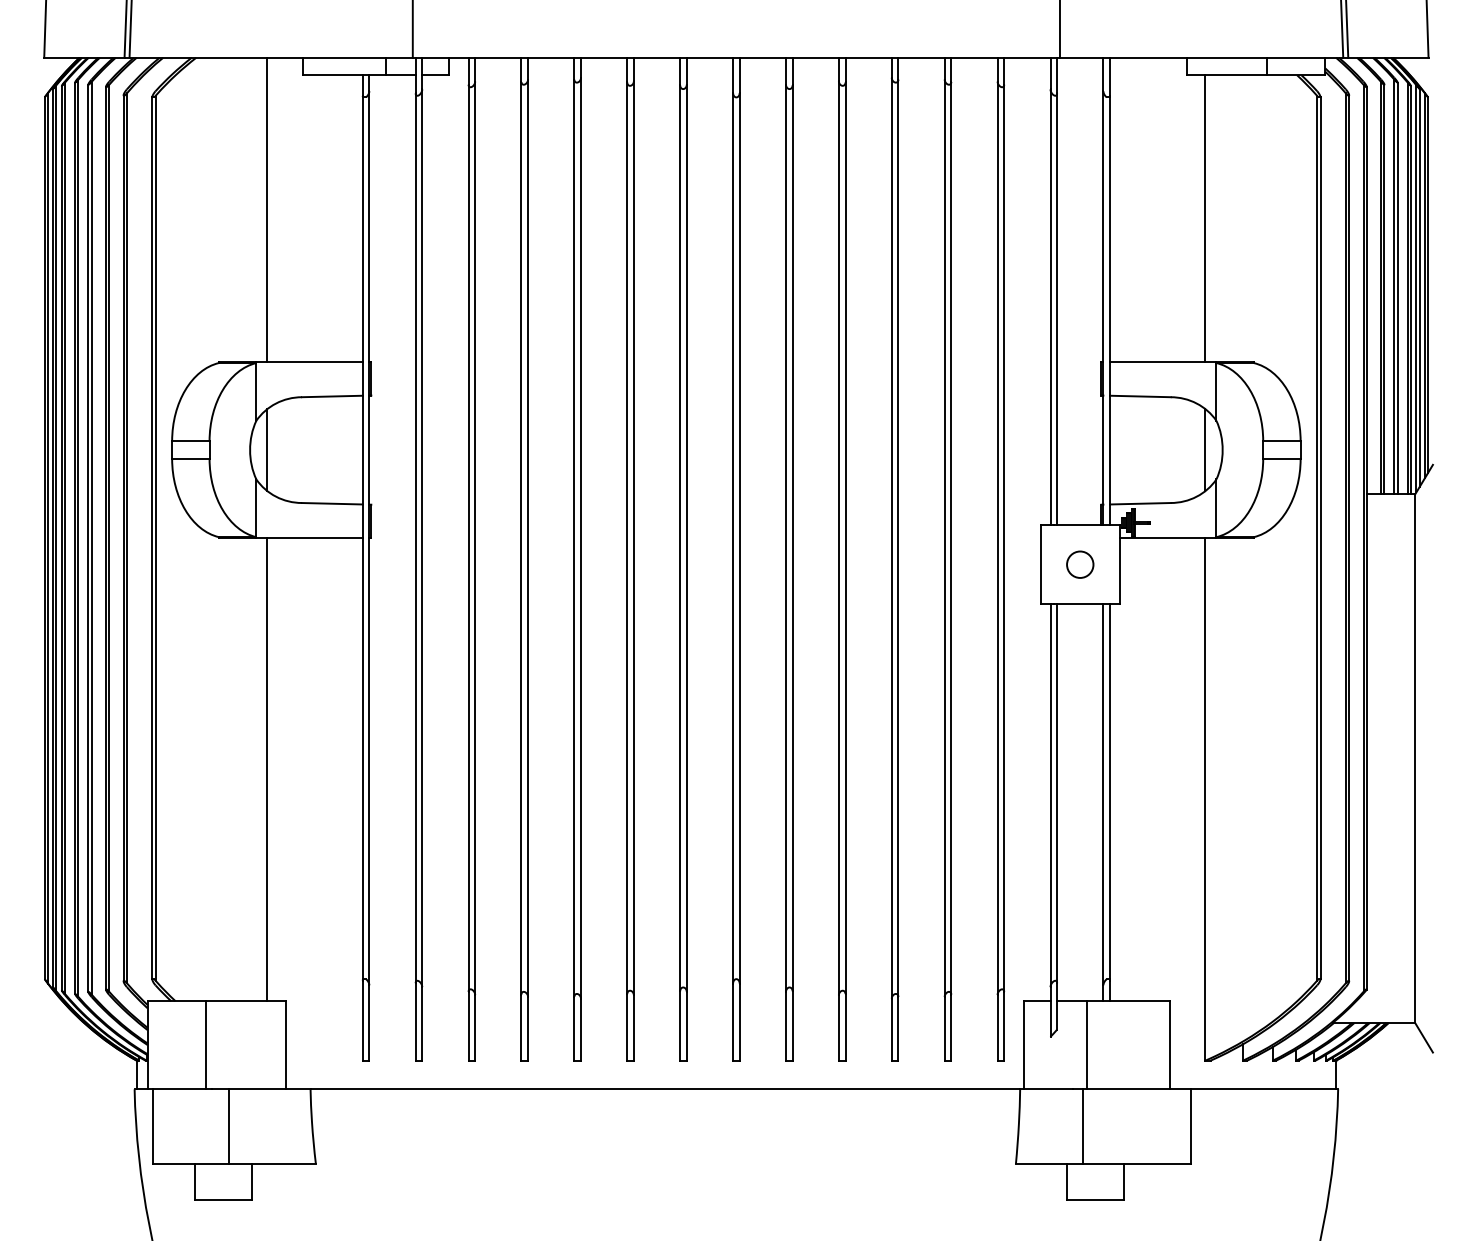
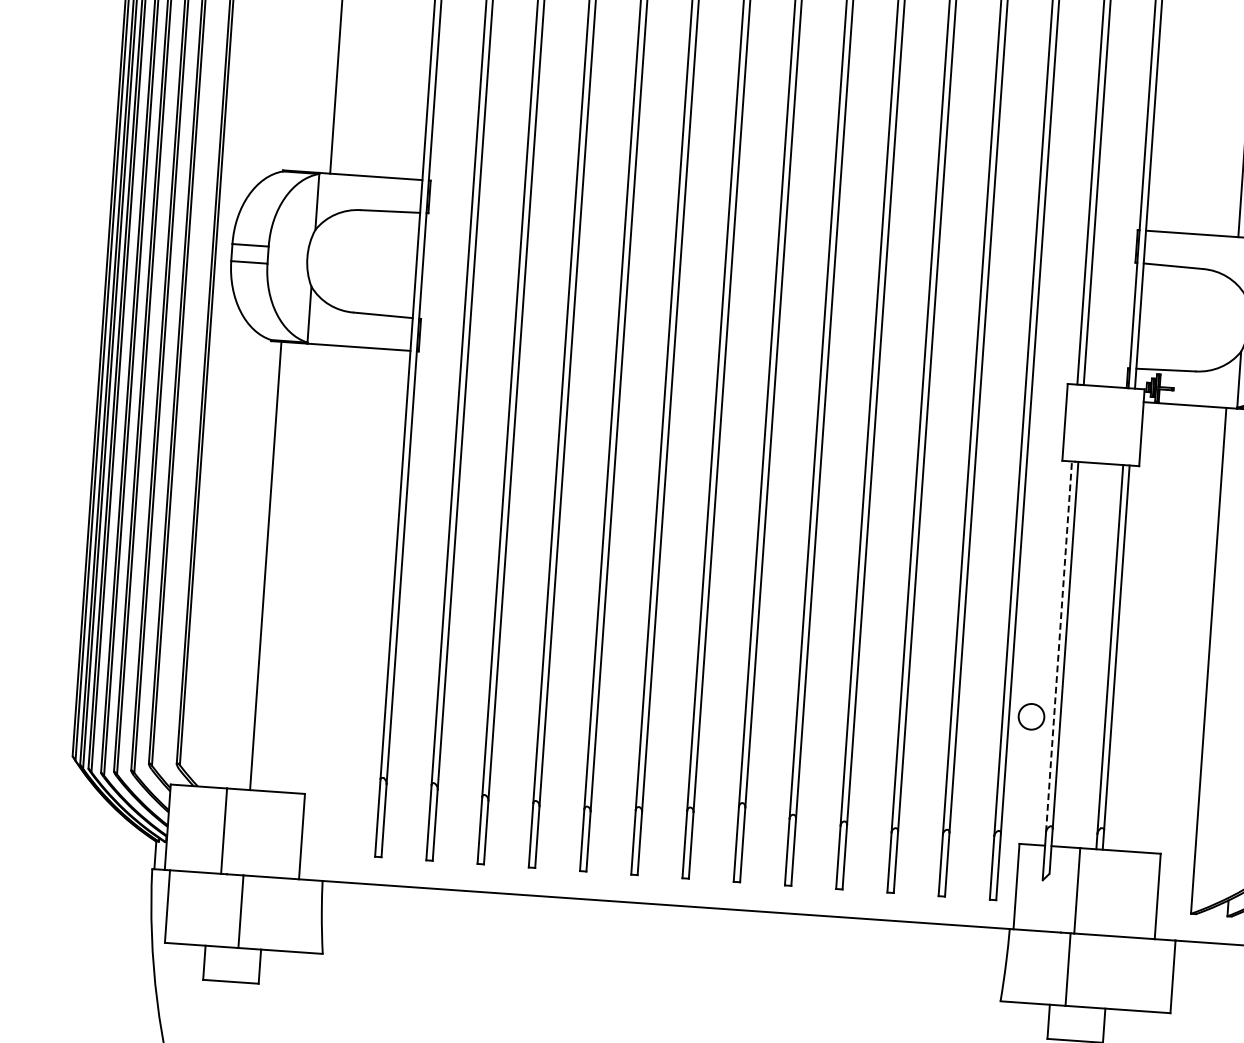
line: (267, 450) -> (324, 259), removed
line: (1205, 450) -> (1232, 322), removed
circle: (1080, 564) -> (1031, 716), moved
line: (267, 769) -> (265, 565), moved
line: (1050, 795) -> (1059, 646), solid -> dashed

